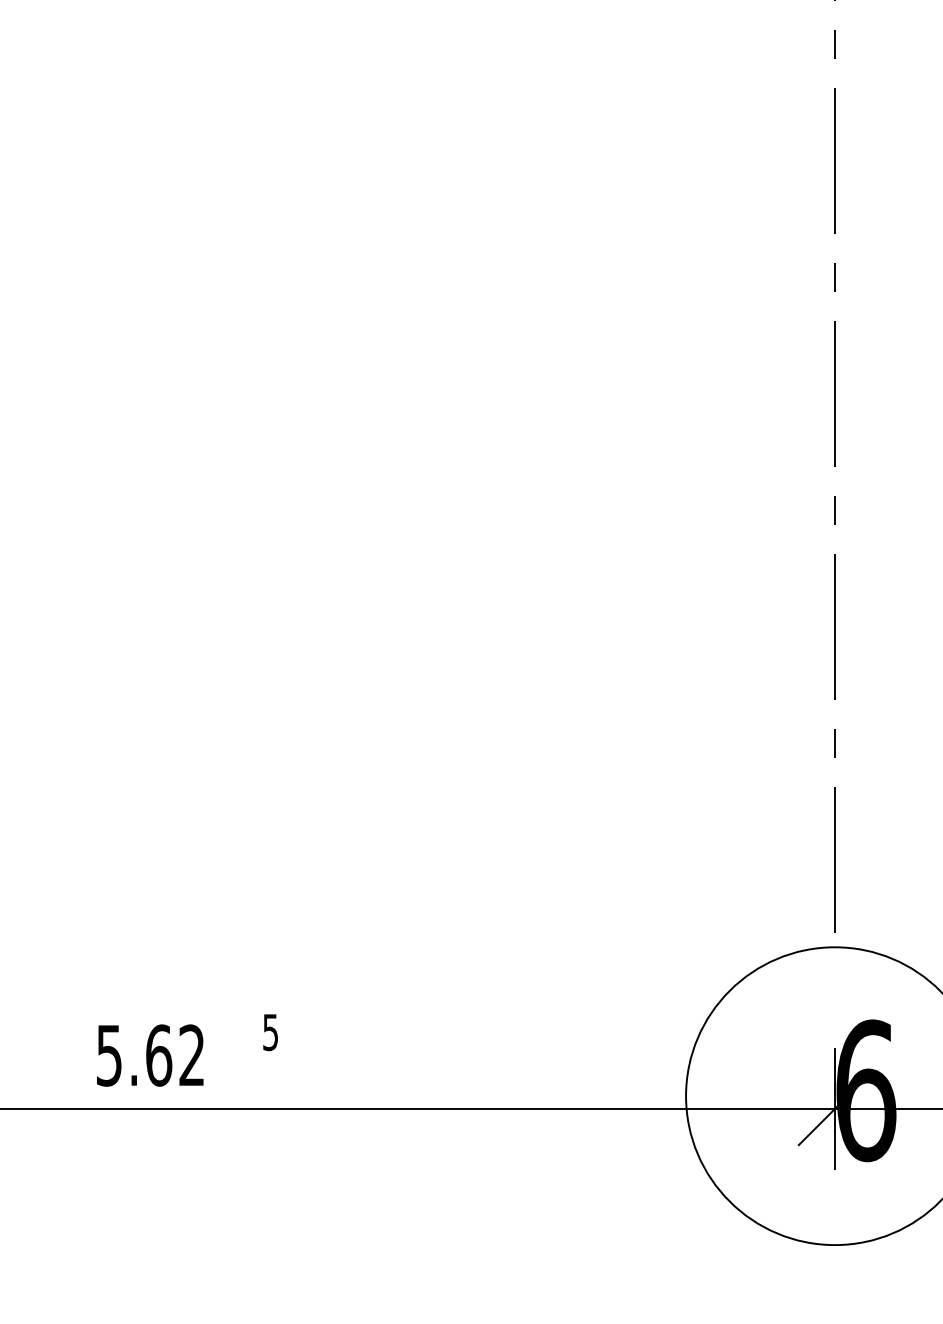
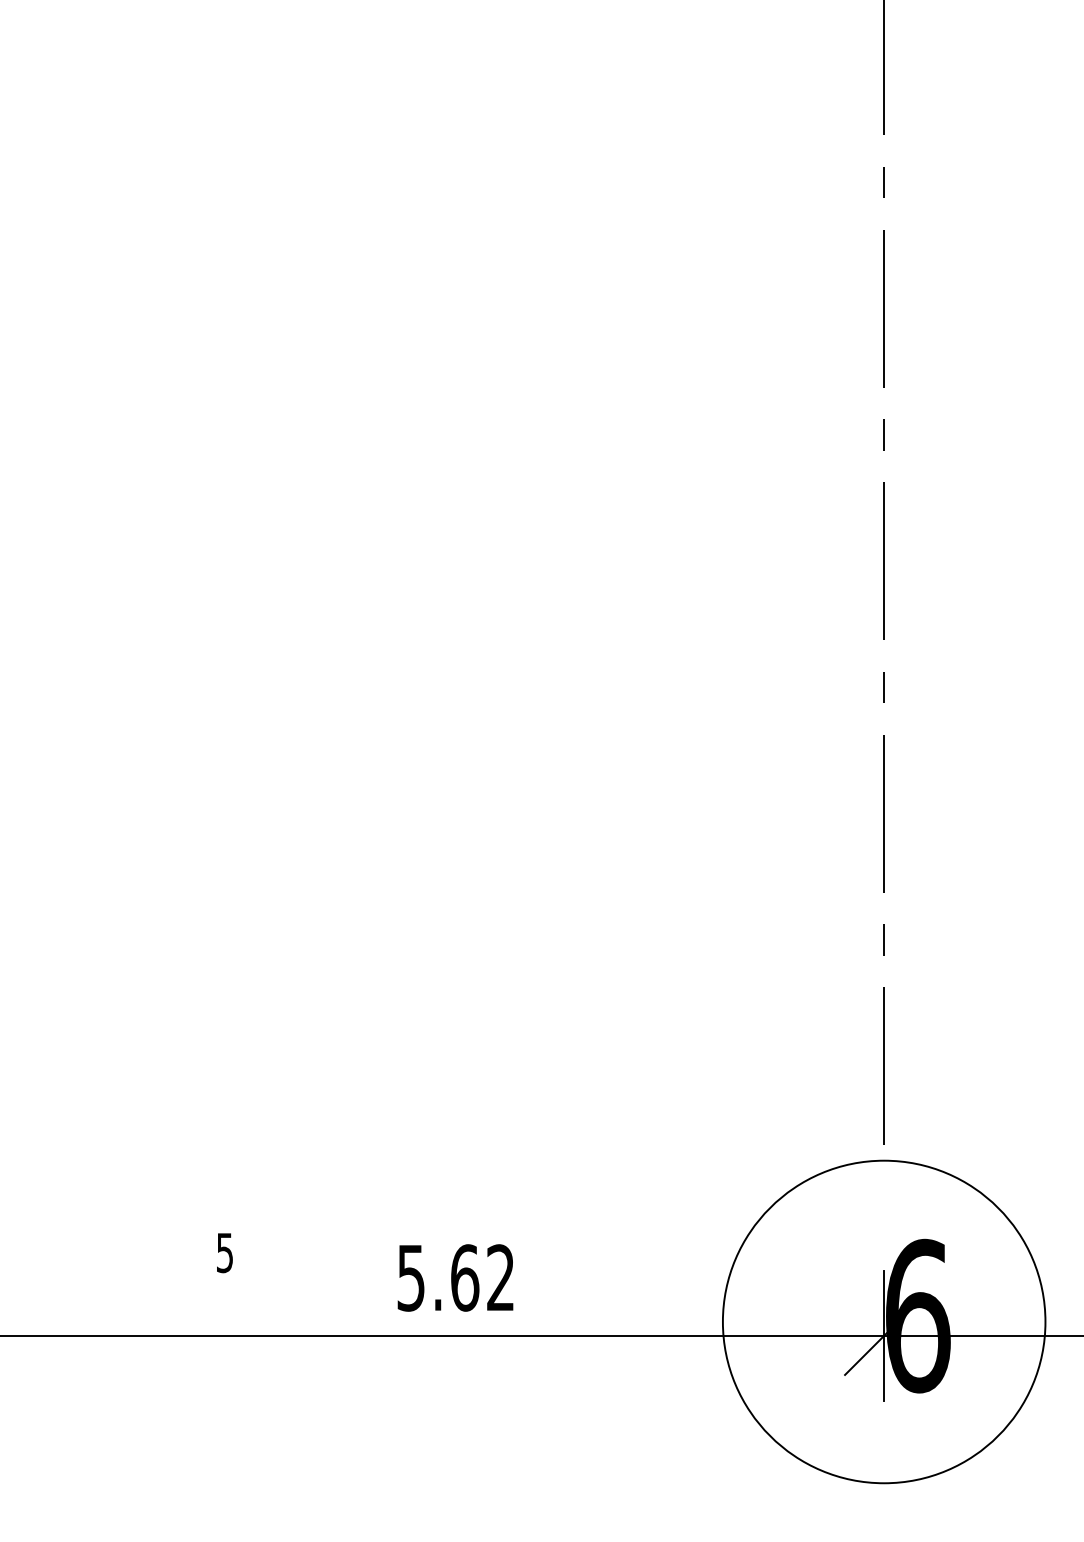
text: (270, 1032) -> (224, 1253), moved
text: (150, 1055) -> (455, 1277), moved

